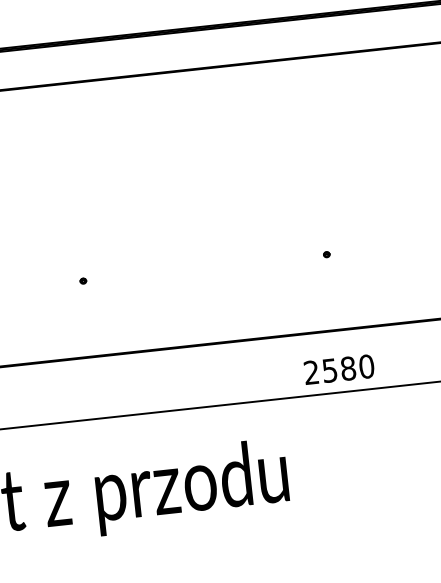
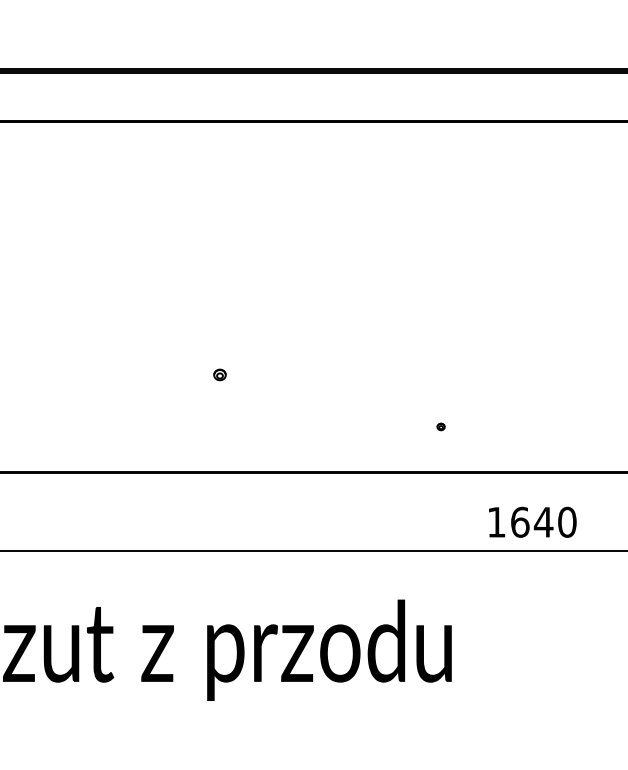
part: (326, 254) -> (440, 426), moved
part: (82, 280) -> (219, 374), size x1.6
text: (330, 369) -> (520, 521), 2580 -> 1640

